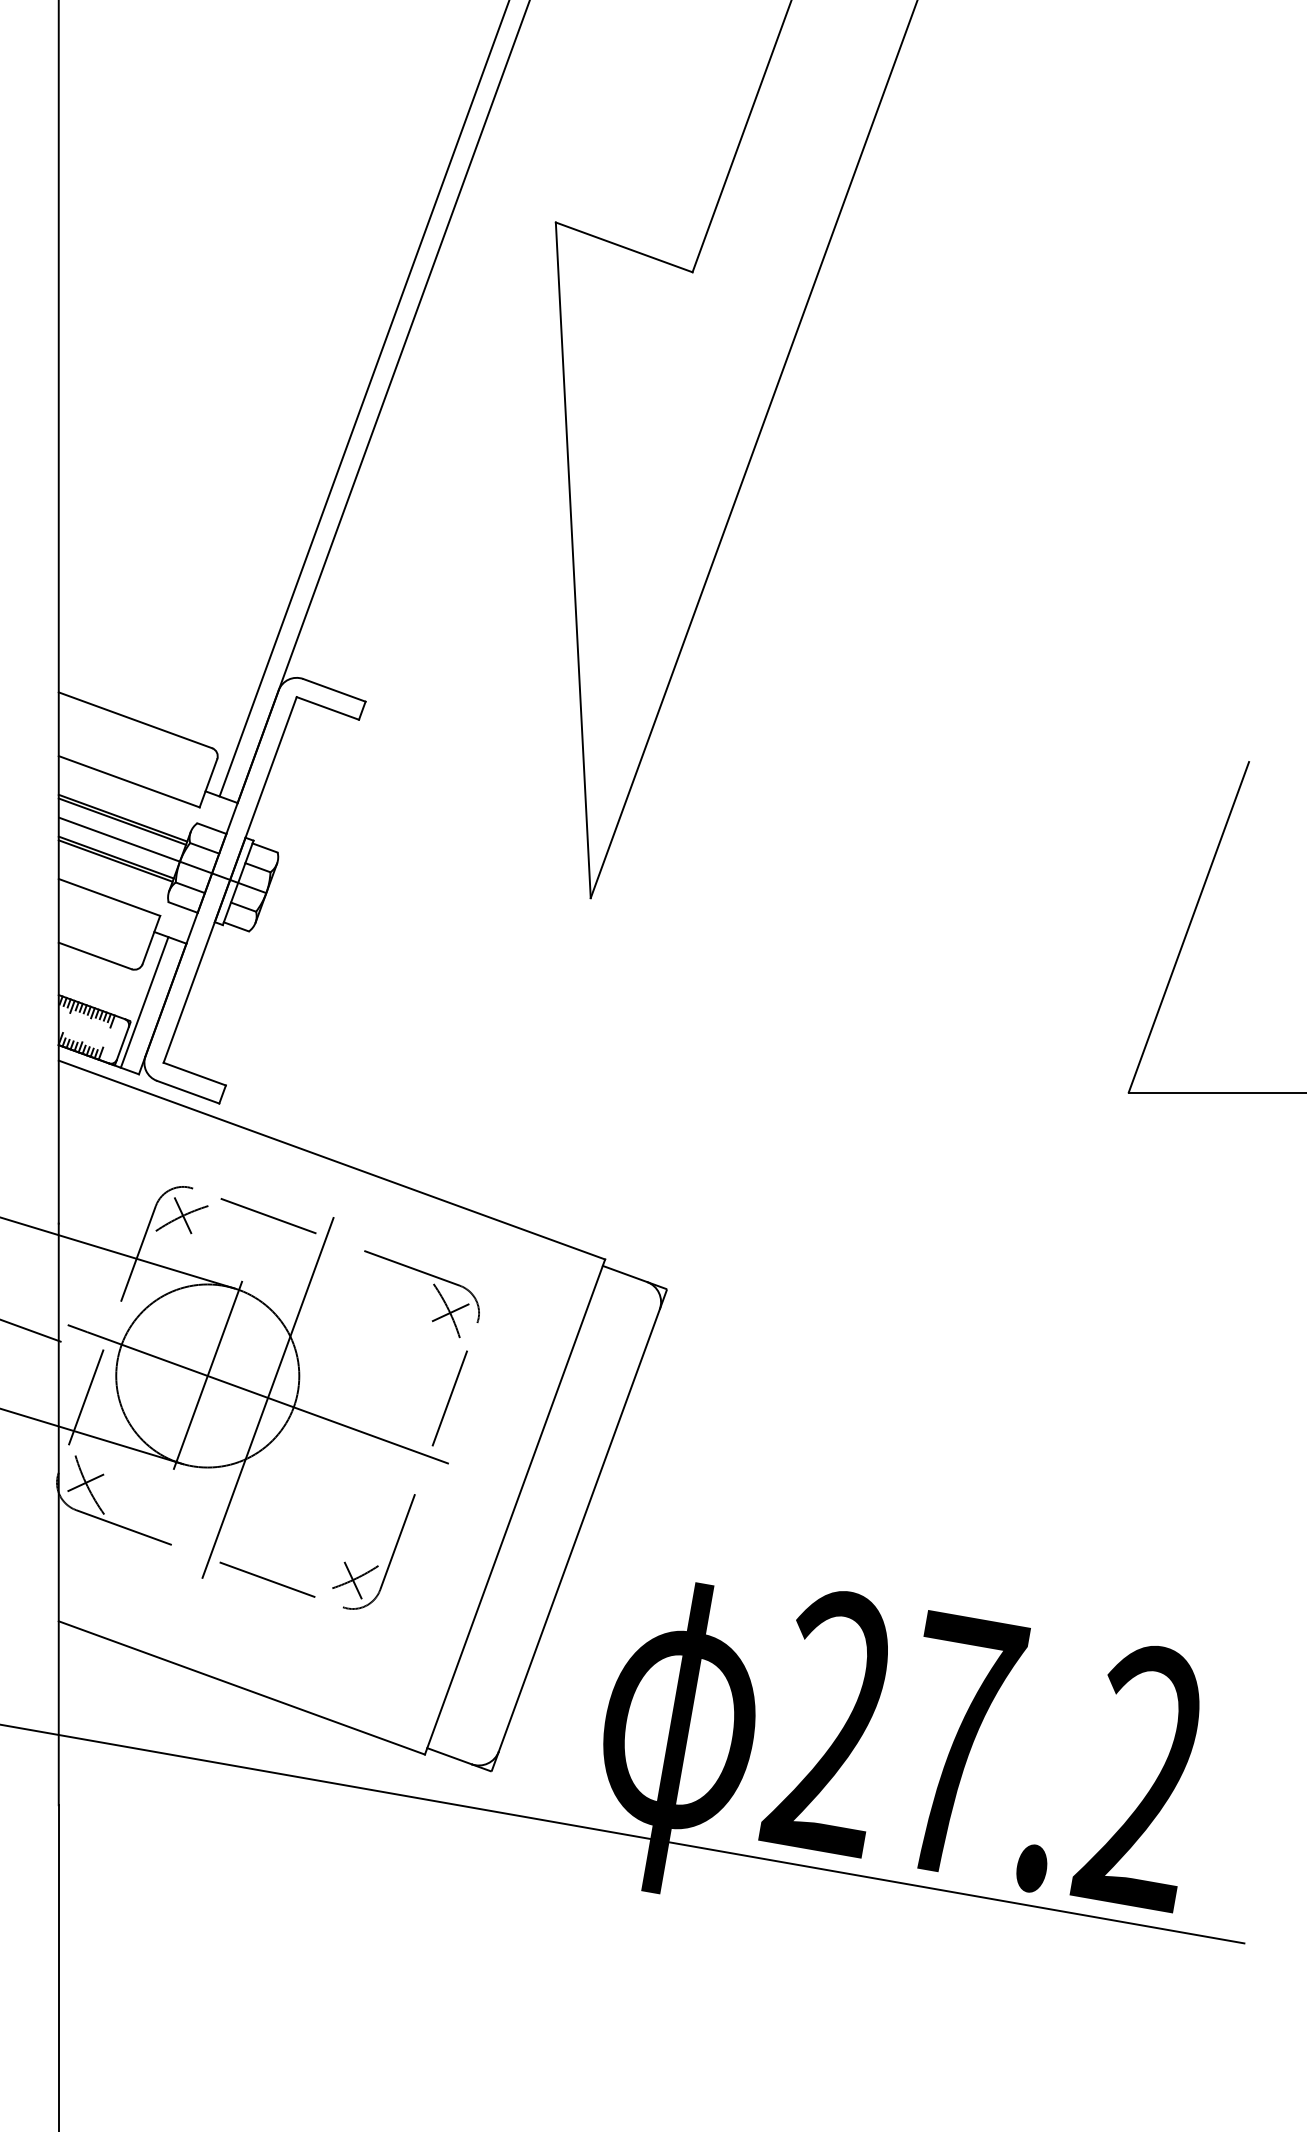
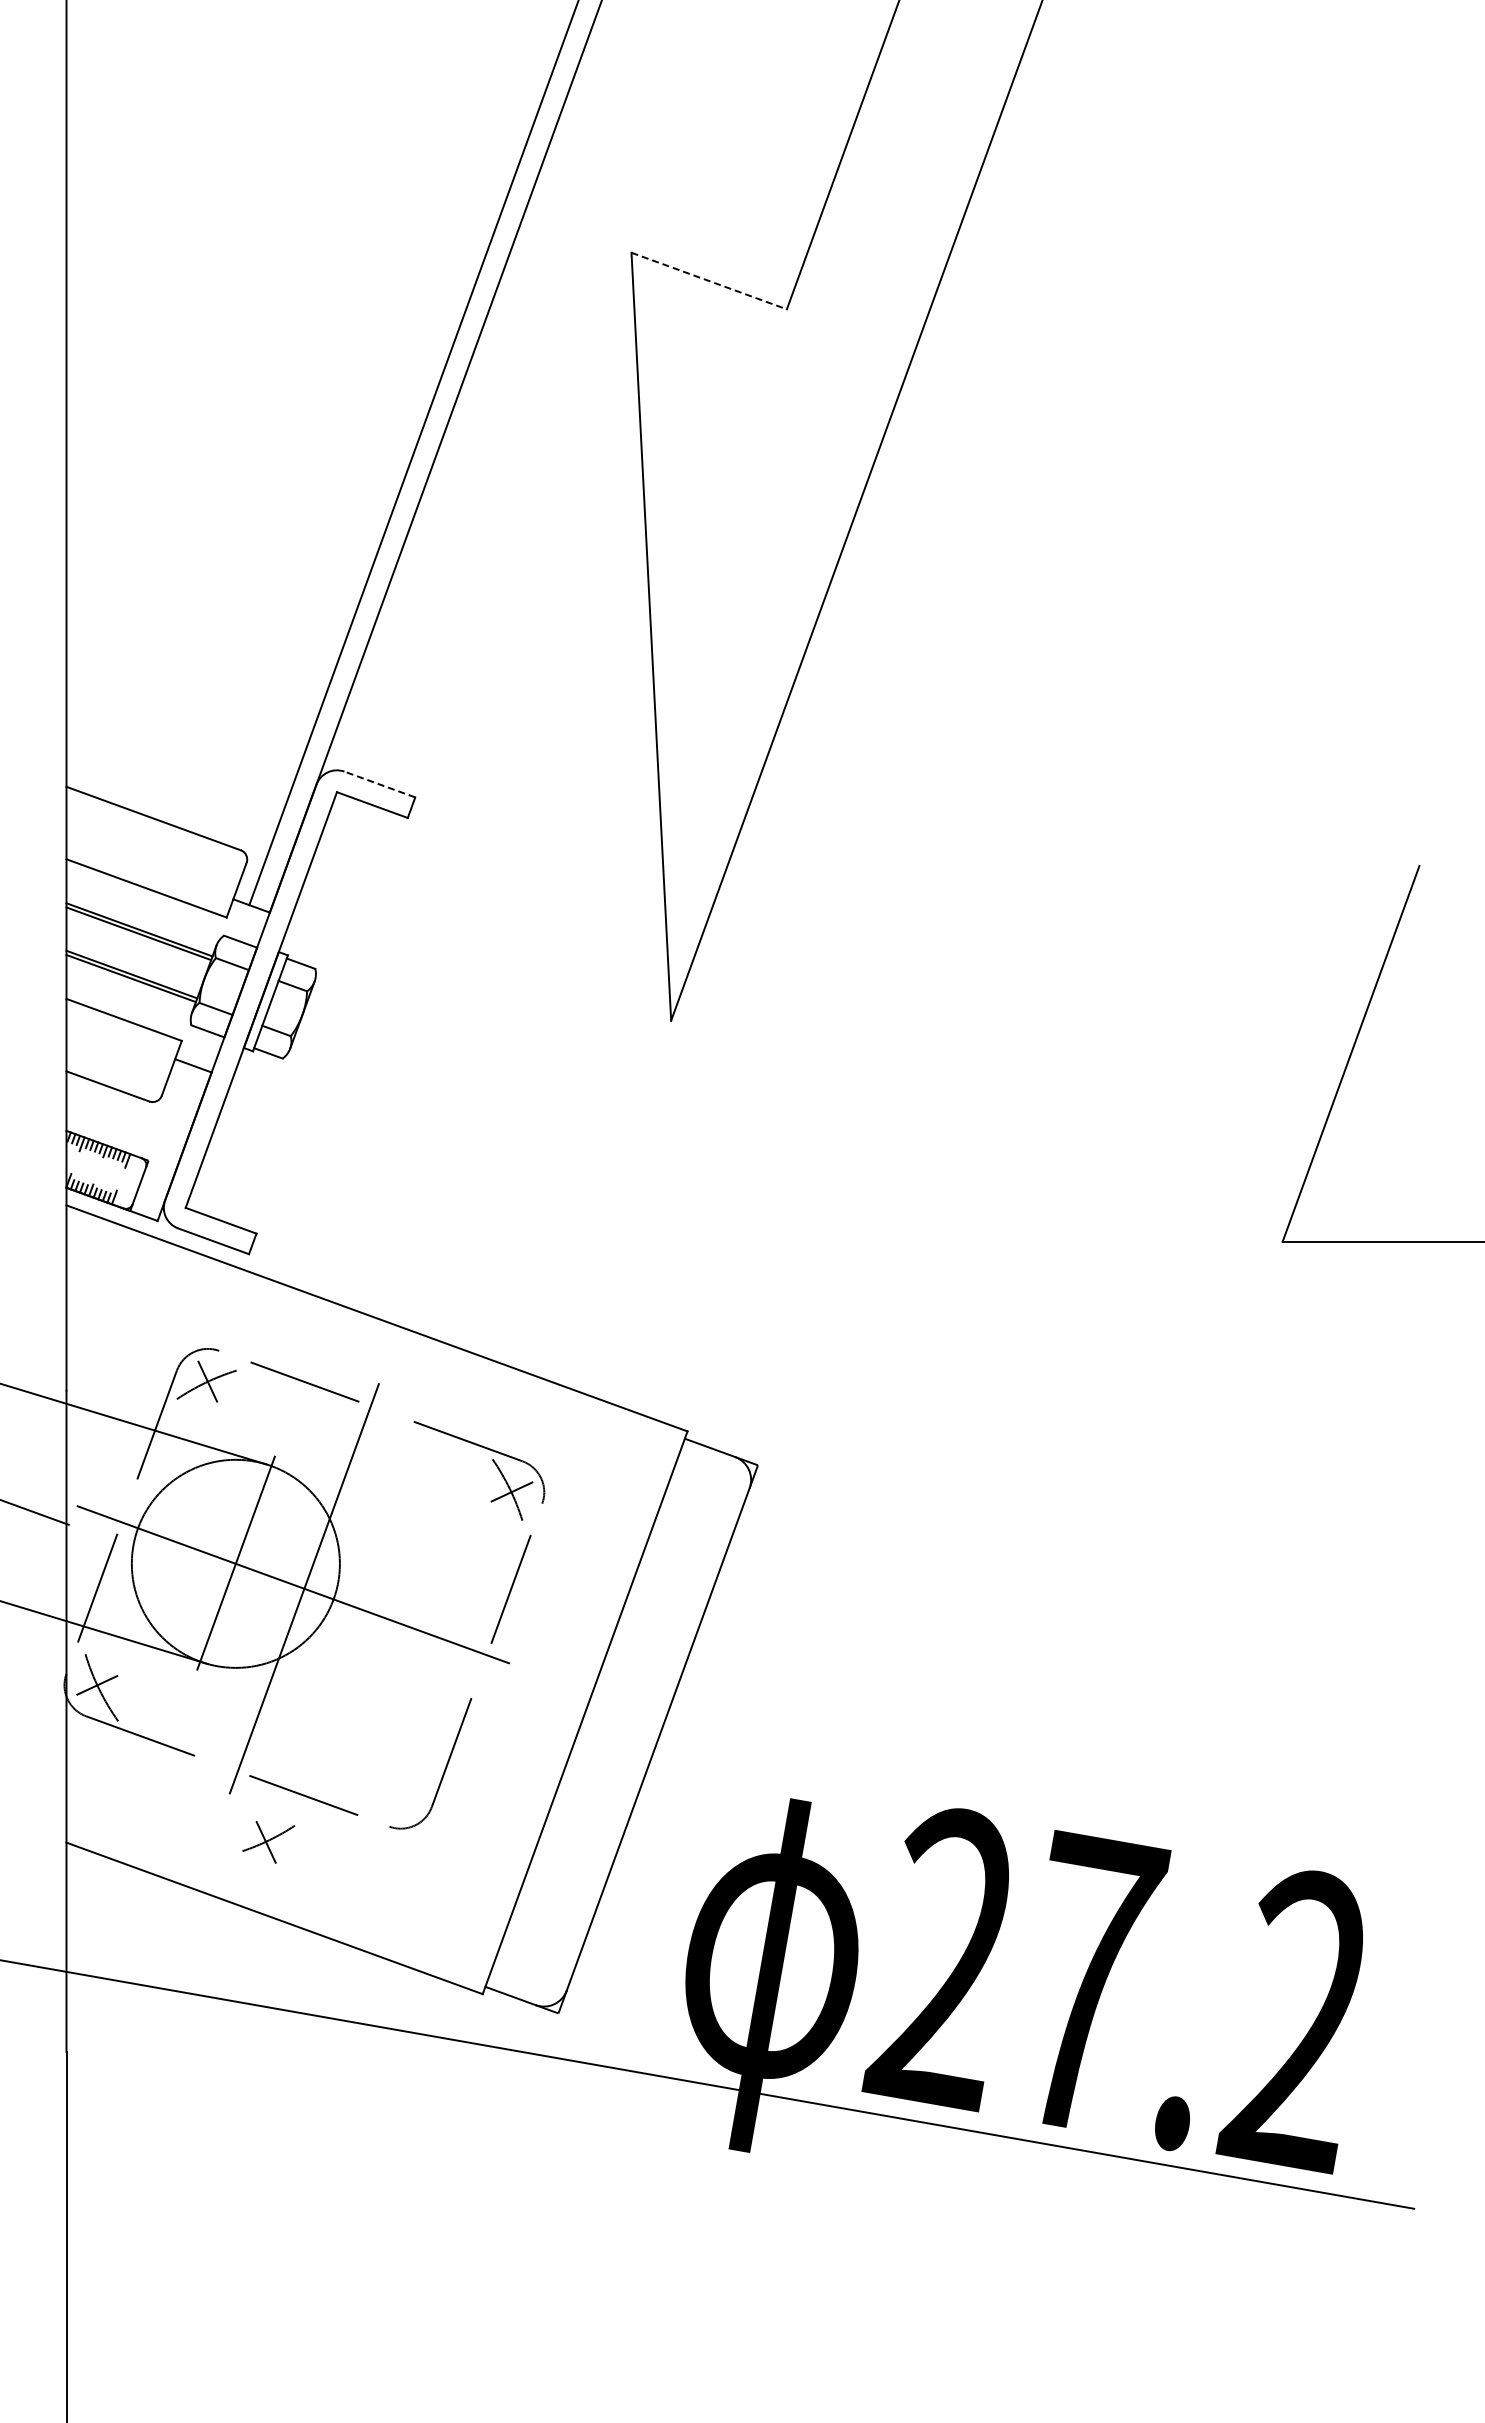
line: (624, 247) -> (709, 281), solid -> dashed
line: (334, 690) -> (379, 784), solid -> dashed
line: (162, 855) -> (184, 972), removed
line: (144, 1002) -> (164, 1139), removed
part: (355, 1580) -> (268, 1842), moved

